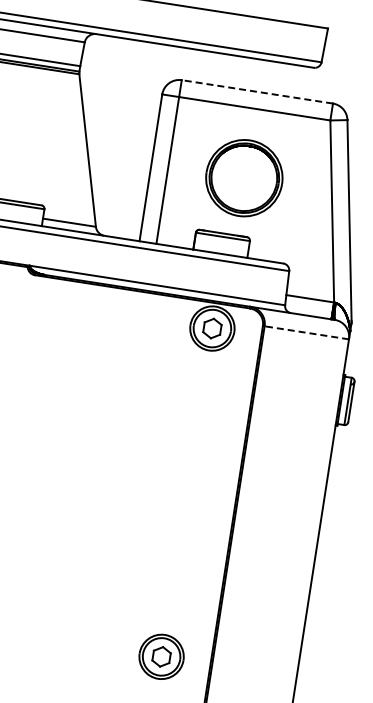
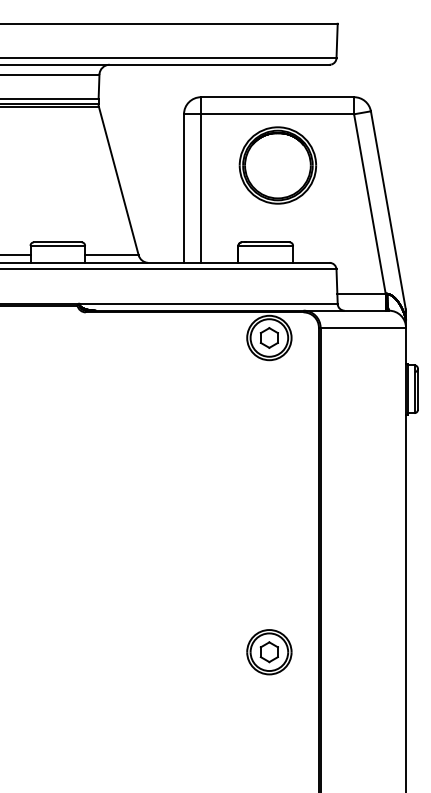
line: (257, 92) -> (277, 97), dashed -> solid
part: (243, 178) -> (277, 165), moved
line: (307, 332) -> (363, 327), dashed -> solid
part: (161, 657) -> (269, 652), moved

